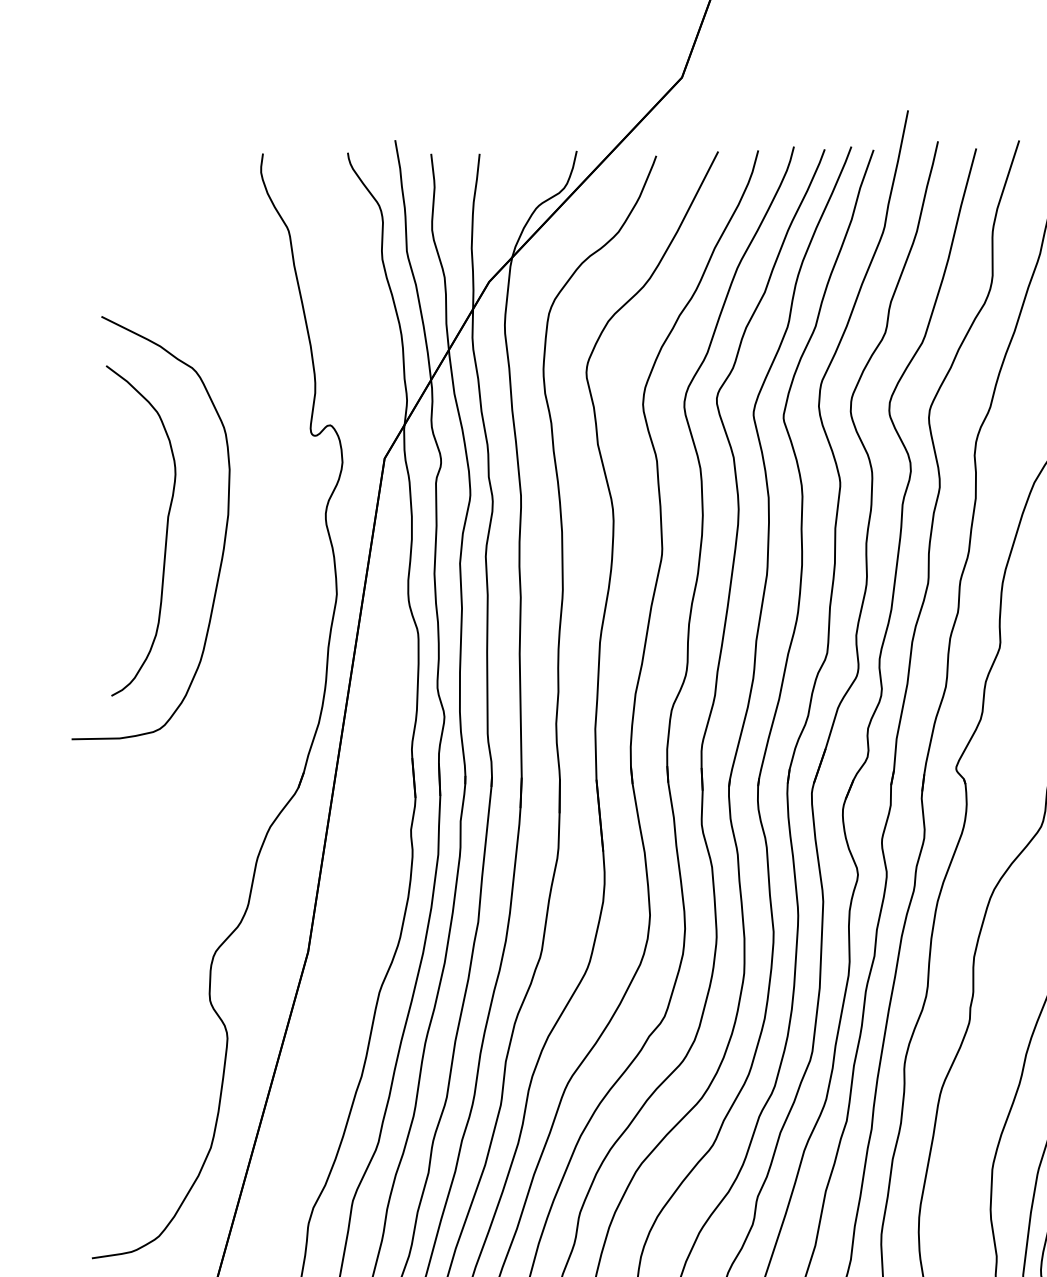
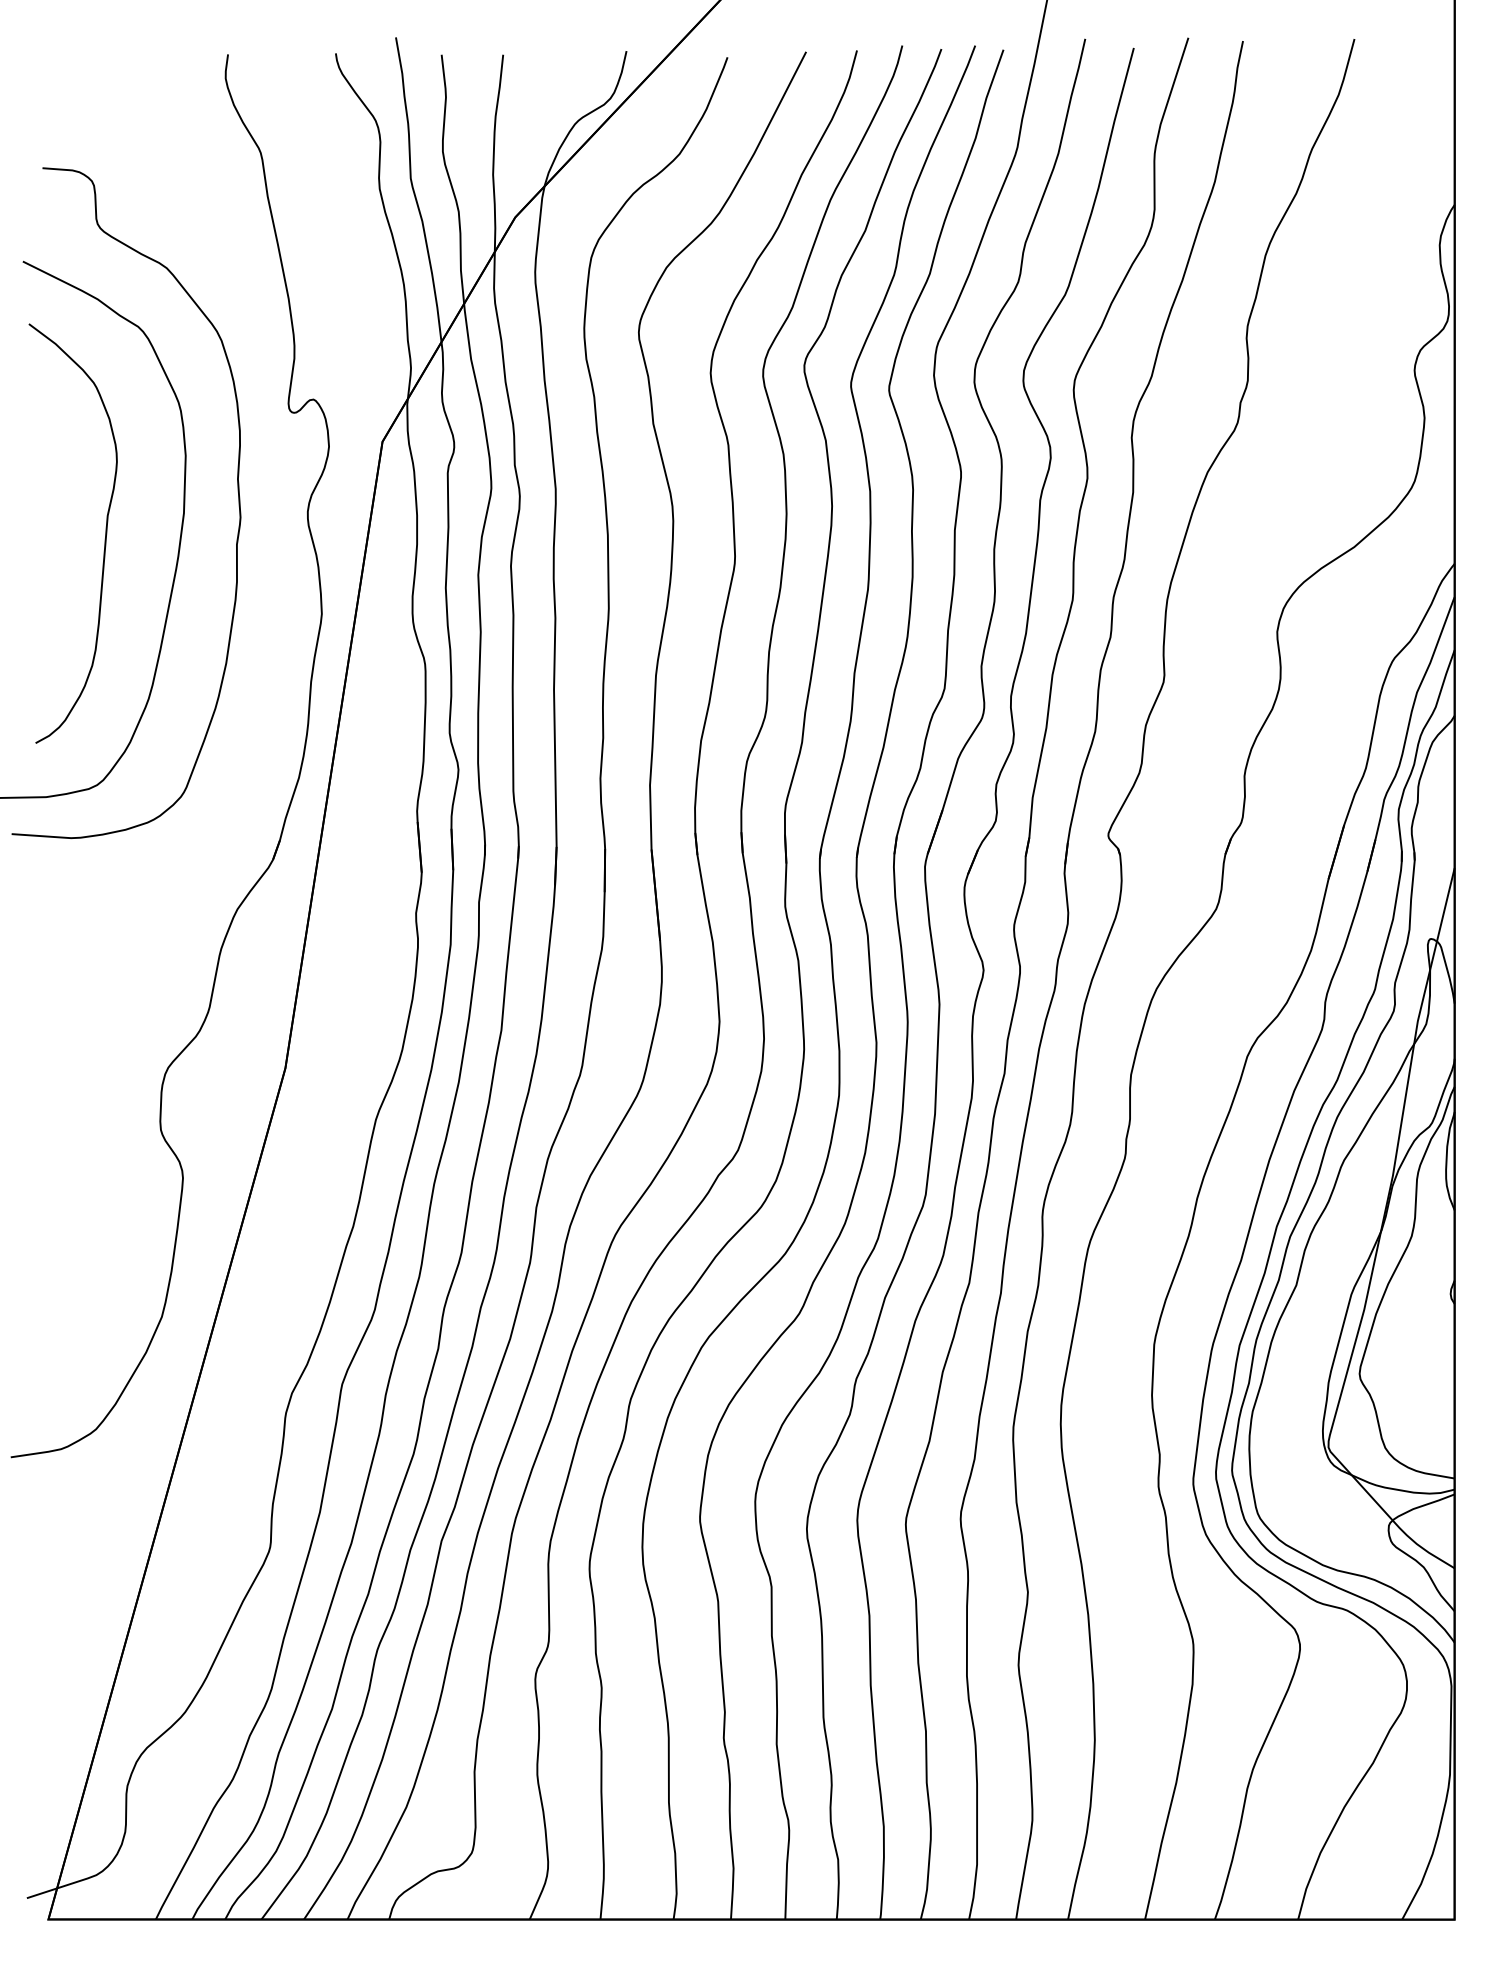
curve: (270, 497) -> (237, 491), added

